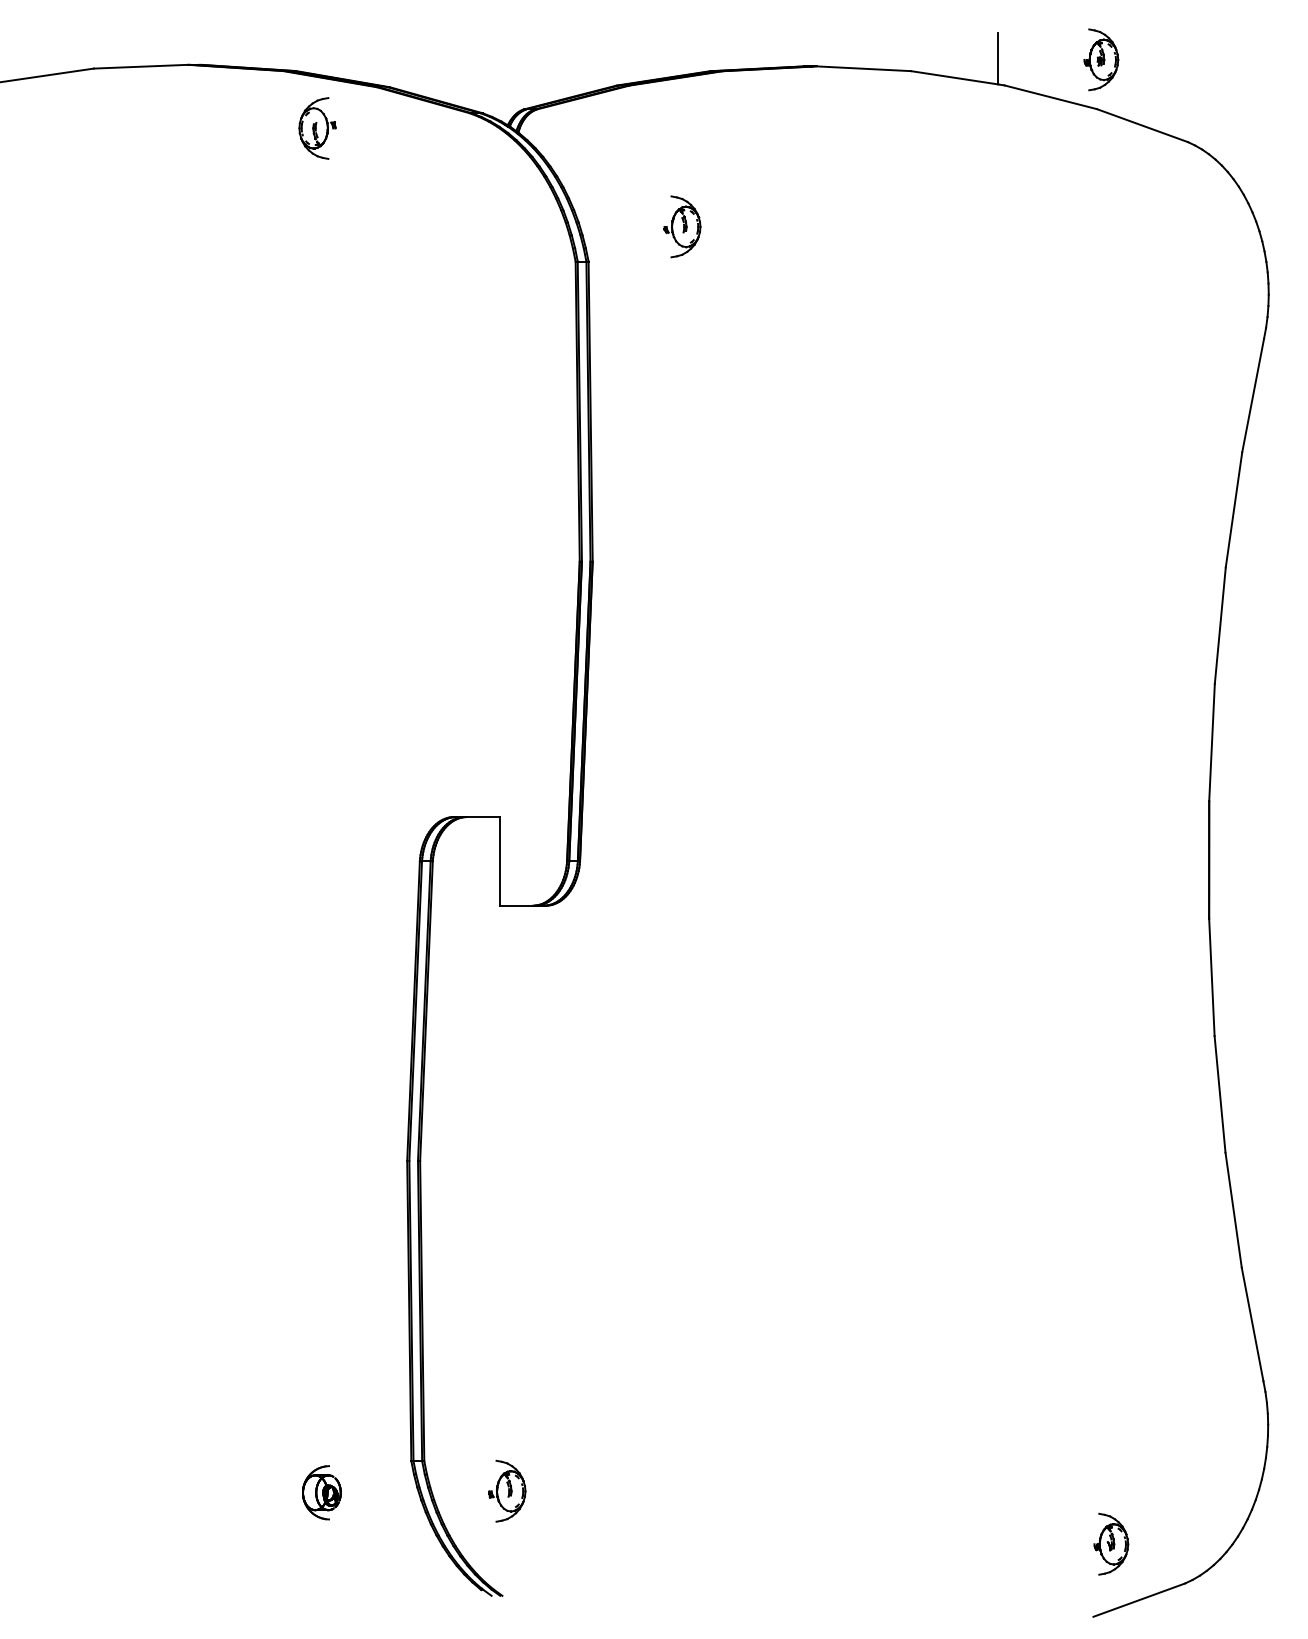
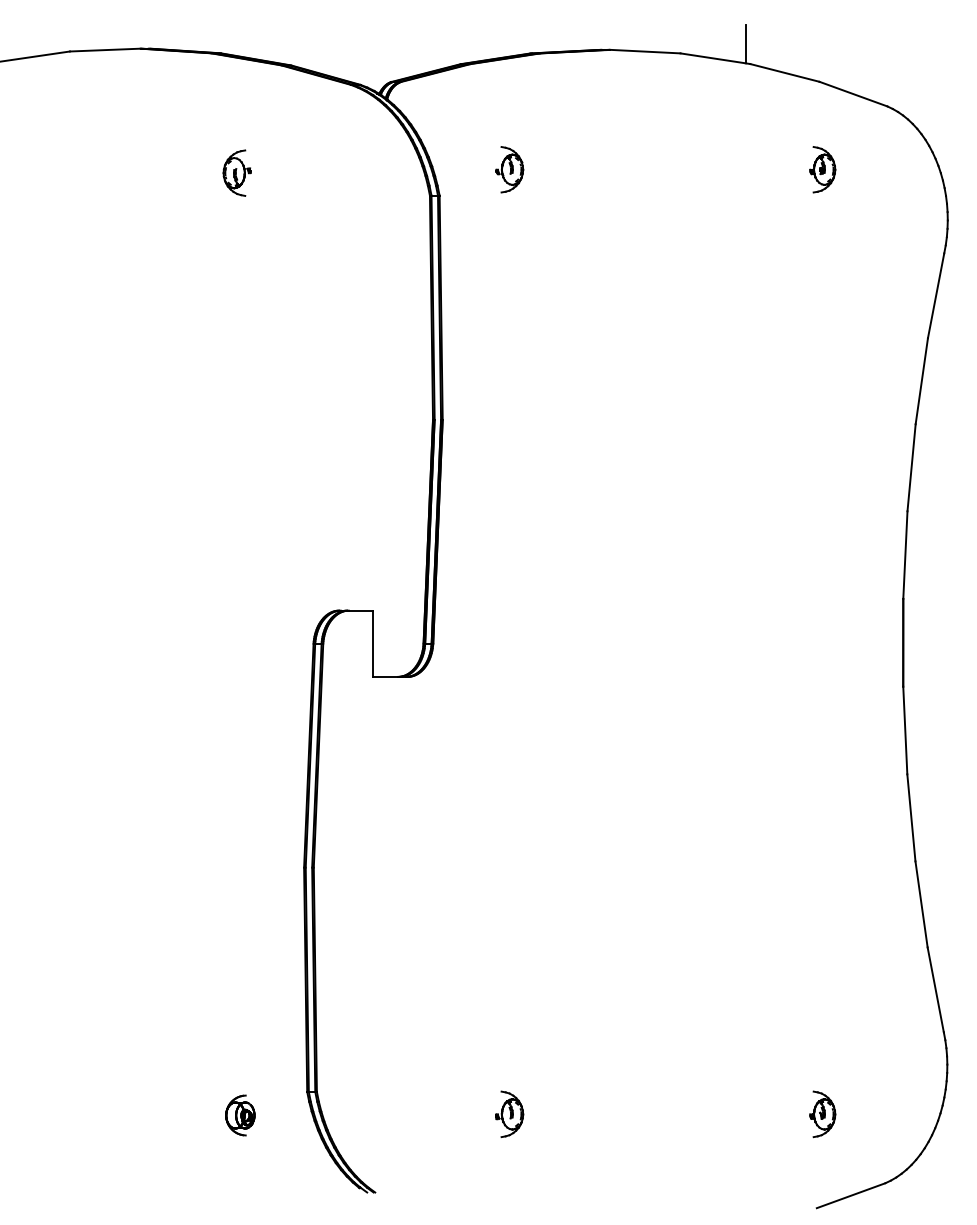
part: (1101, 59) -> (822, 169), moved
part: (317, 128) -> (237, 173), moved
part: (507, 1490) -> (509, 1113), moved
part: (1111, 1543) -> (822, 1113), moved

